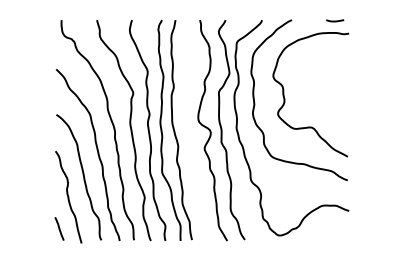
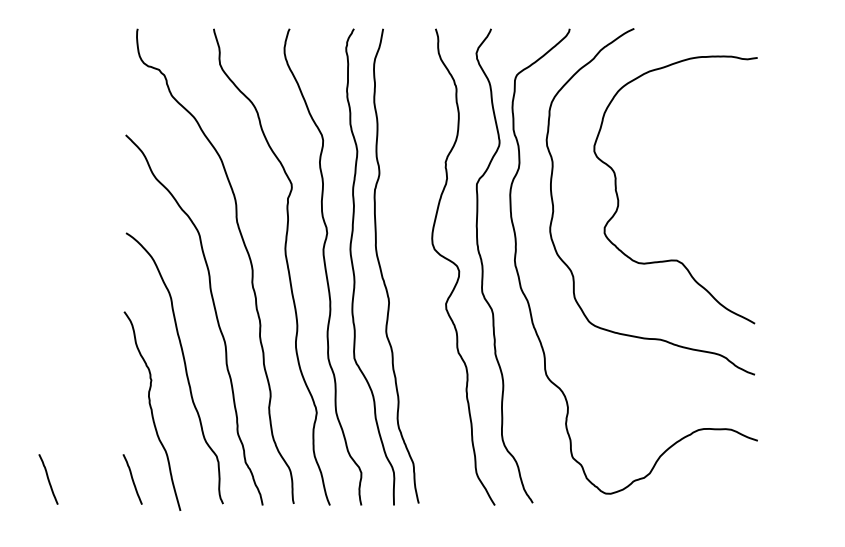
line: (335, 20) -> (728, 29), removed
line: (20, 228) -> (48, 478), added

